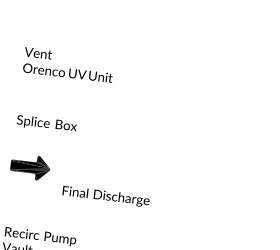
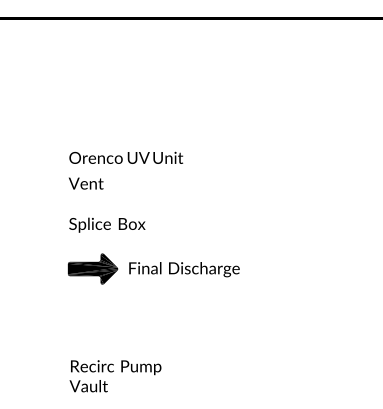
text: (38, 53) -> (86, 183), moved
part: (30, 166) -> (92, 268), moved
text: (106, 196) -> (184, 269), moved

